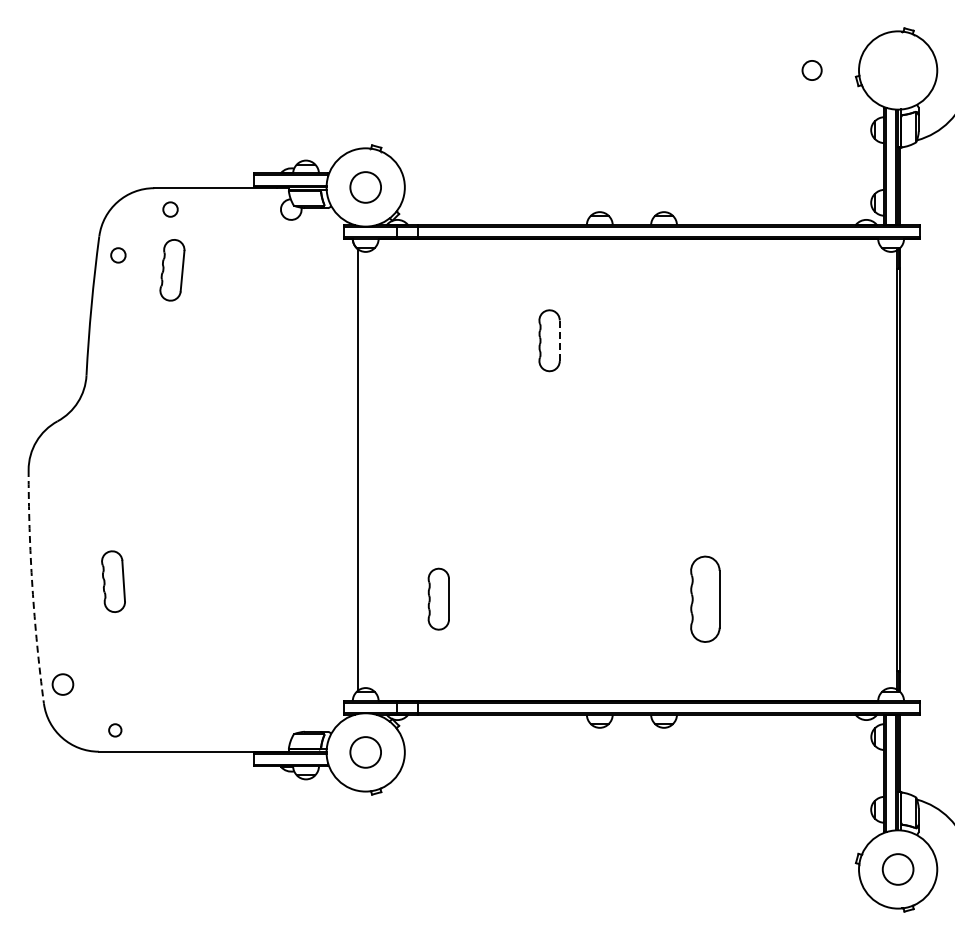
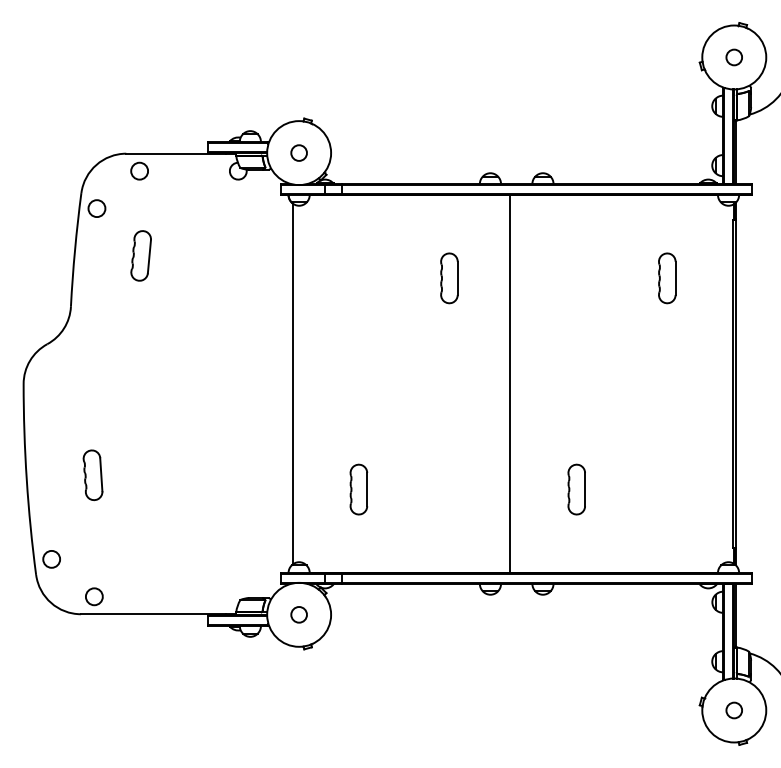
circle: (811, 70) -> (733, 57), moved
circle: (365, 187) -> (298, 153), size x0.62
circle: (170, 209) -> (139, 171), size x1.43
circle: (118, 255) -> (97, 208), size x1.43
part: (172, 270) -> (141, 256), moved
line: (559, 340) -> (457, 278), dashed -> solid
part: (816, 340) -> (667, 278), added
line: (624, 469) -> (510, 383), added
arc: (32, 587) -> (26, 480), dashed -> solid
part: (705, 598) -> (576, 489), size x0.71
circle: (115, 730) -> (94, 596), size x1.67
circle: (365, 752) -> (298, 614), size x0.62
circle: (897, 869) -> (733, 710), size x0.62

